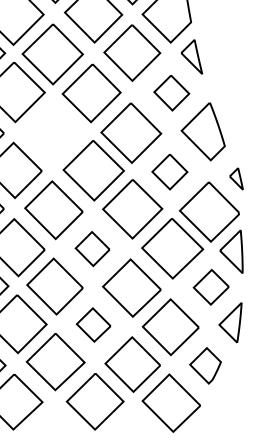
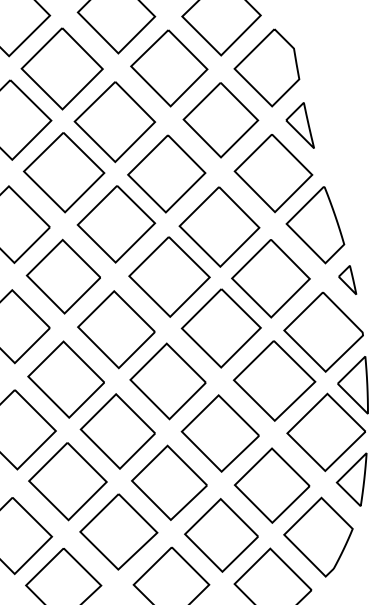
part: (171, 92) -> (273, 173), size x1.67
part: (53, 131) -> (116, 224), added
part: (169, 171) -> (270, 278), size x1.67
part: (236, 178) -> (347, 279), moved
part: (92, 249) -> (167, 381), size x1.67
part: (210, 287) -> (325, 432), size x1.67
part: (93, 324) -> (169, 482), size x1.67
part: (205, 365) -> (318, 536), size x1.67

